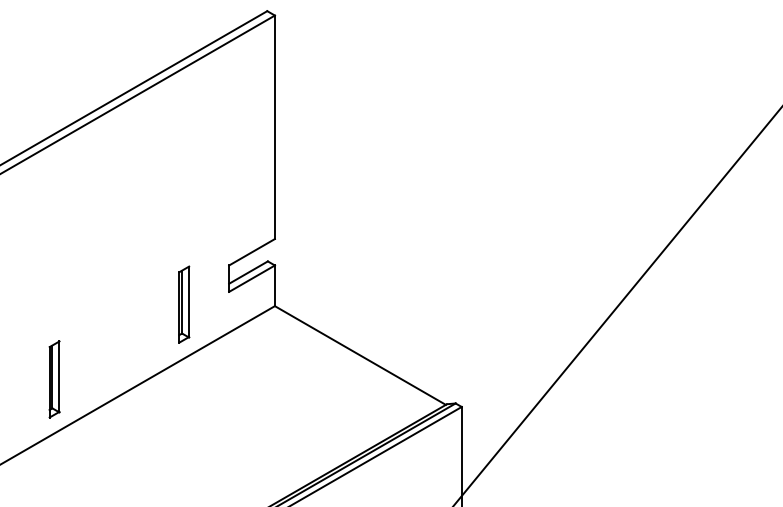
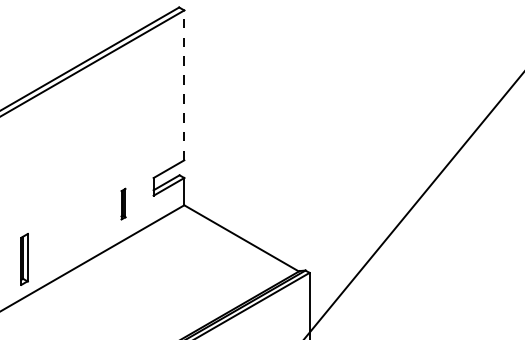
line: (275, 127) -> (184, 85), solid -> dashed
part: (184, 303) -> (123, 203), size x0.6
part: (54, 379) -> (24, 259), moved

